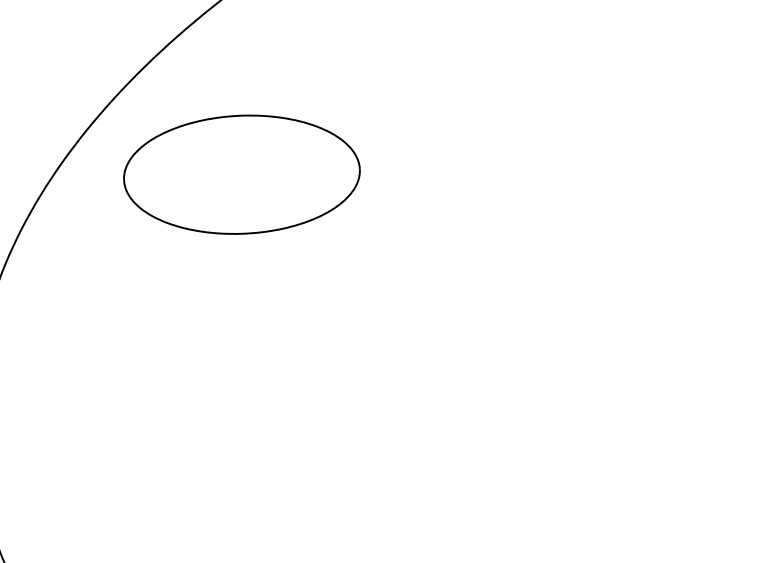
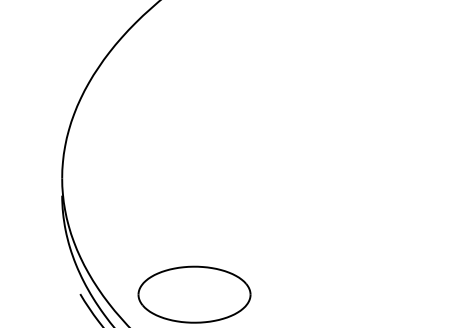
part: (241, 173) -> (194, 61), removed

